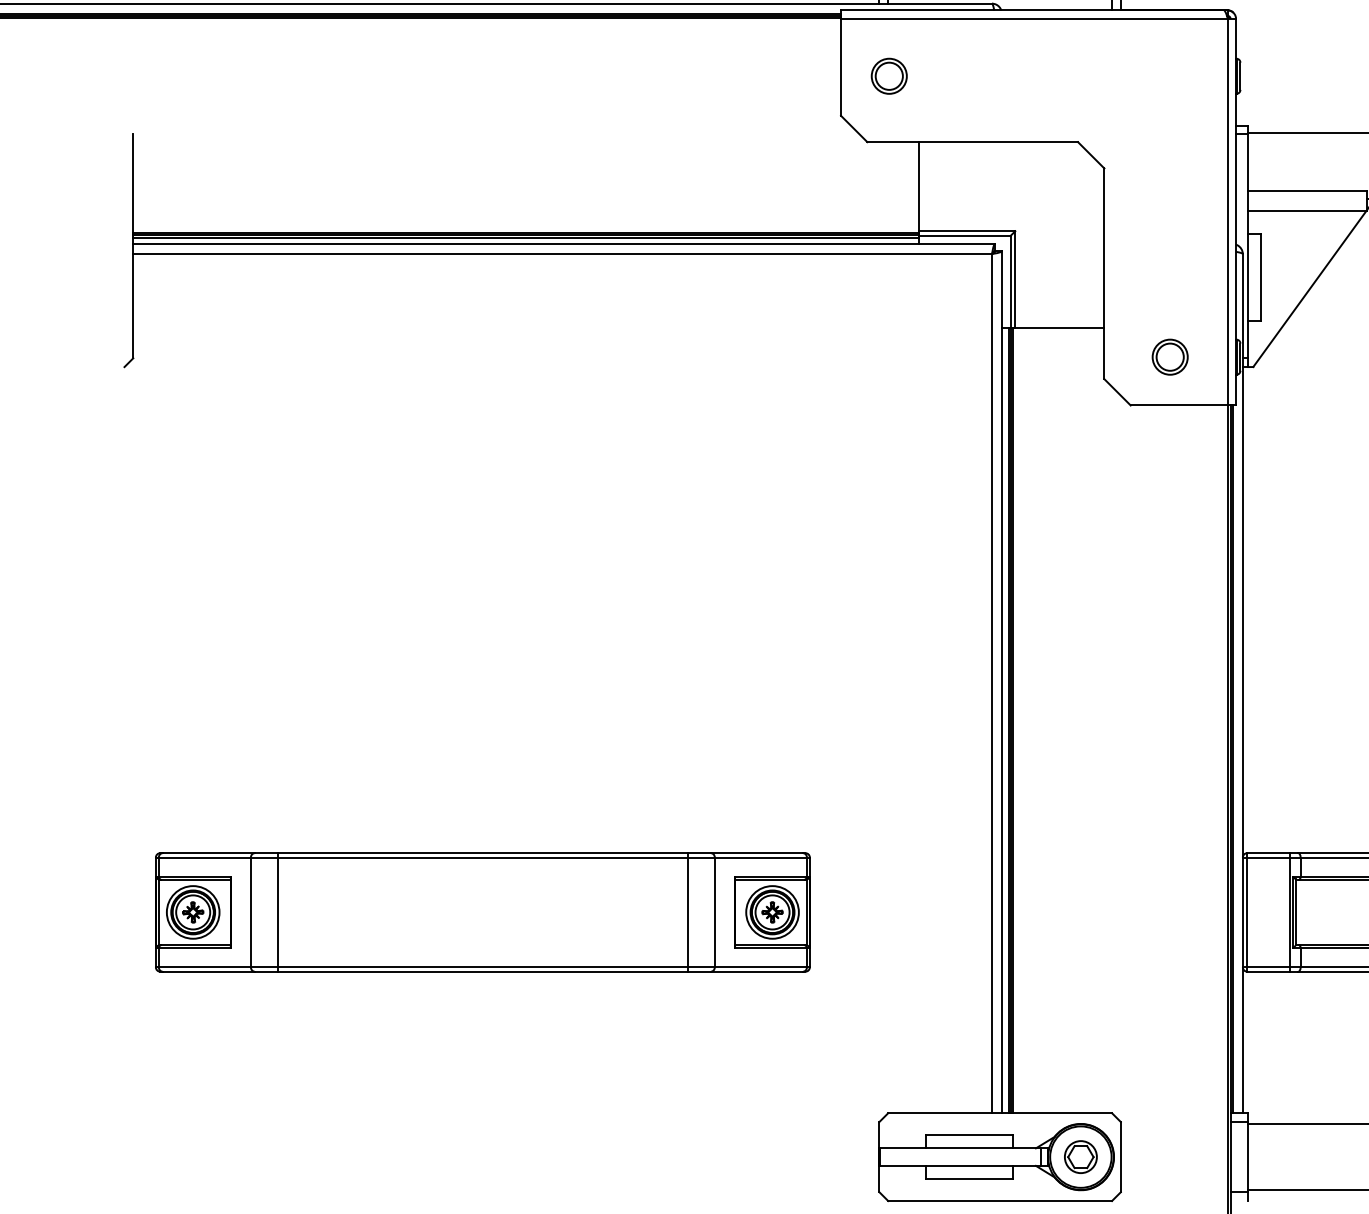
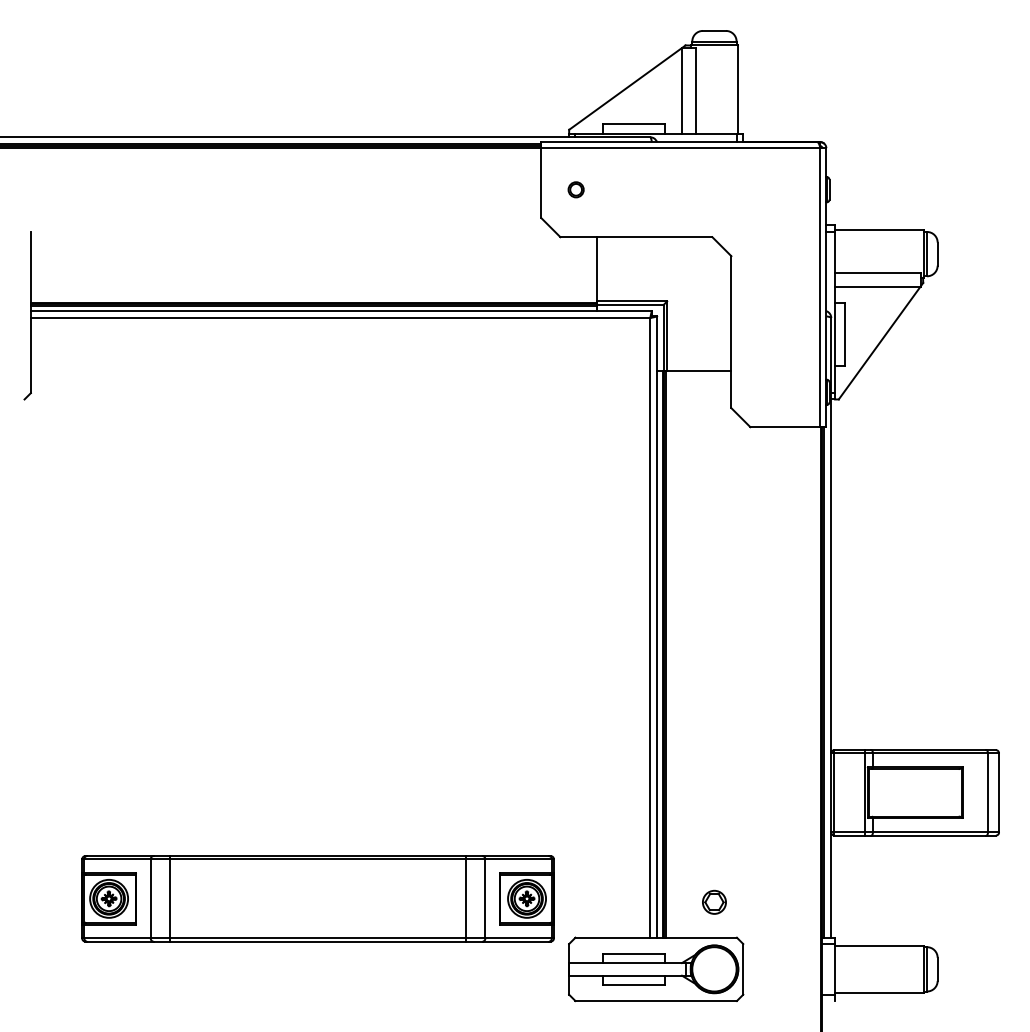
part: (888, 76) -> (575, 189), size x0.6
part: (1169, 356) -> (778, 391), removed
part: (482, 911) -> (317, 898), moved
part: (1080, 1155) -> (714, 901), moved

